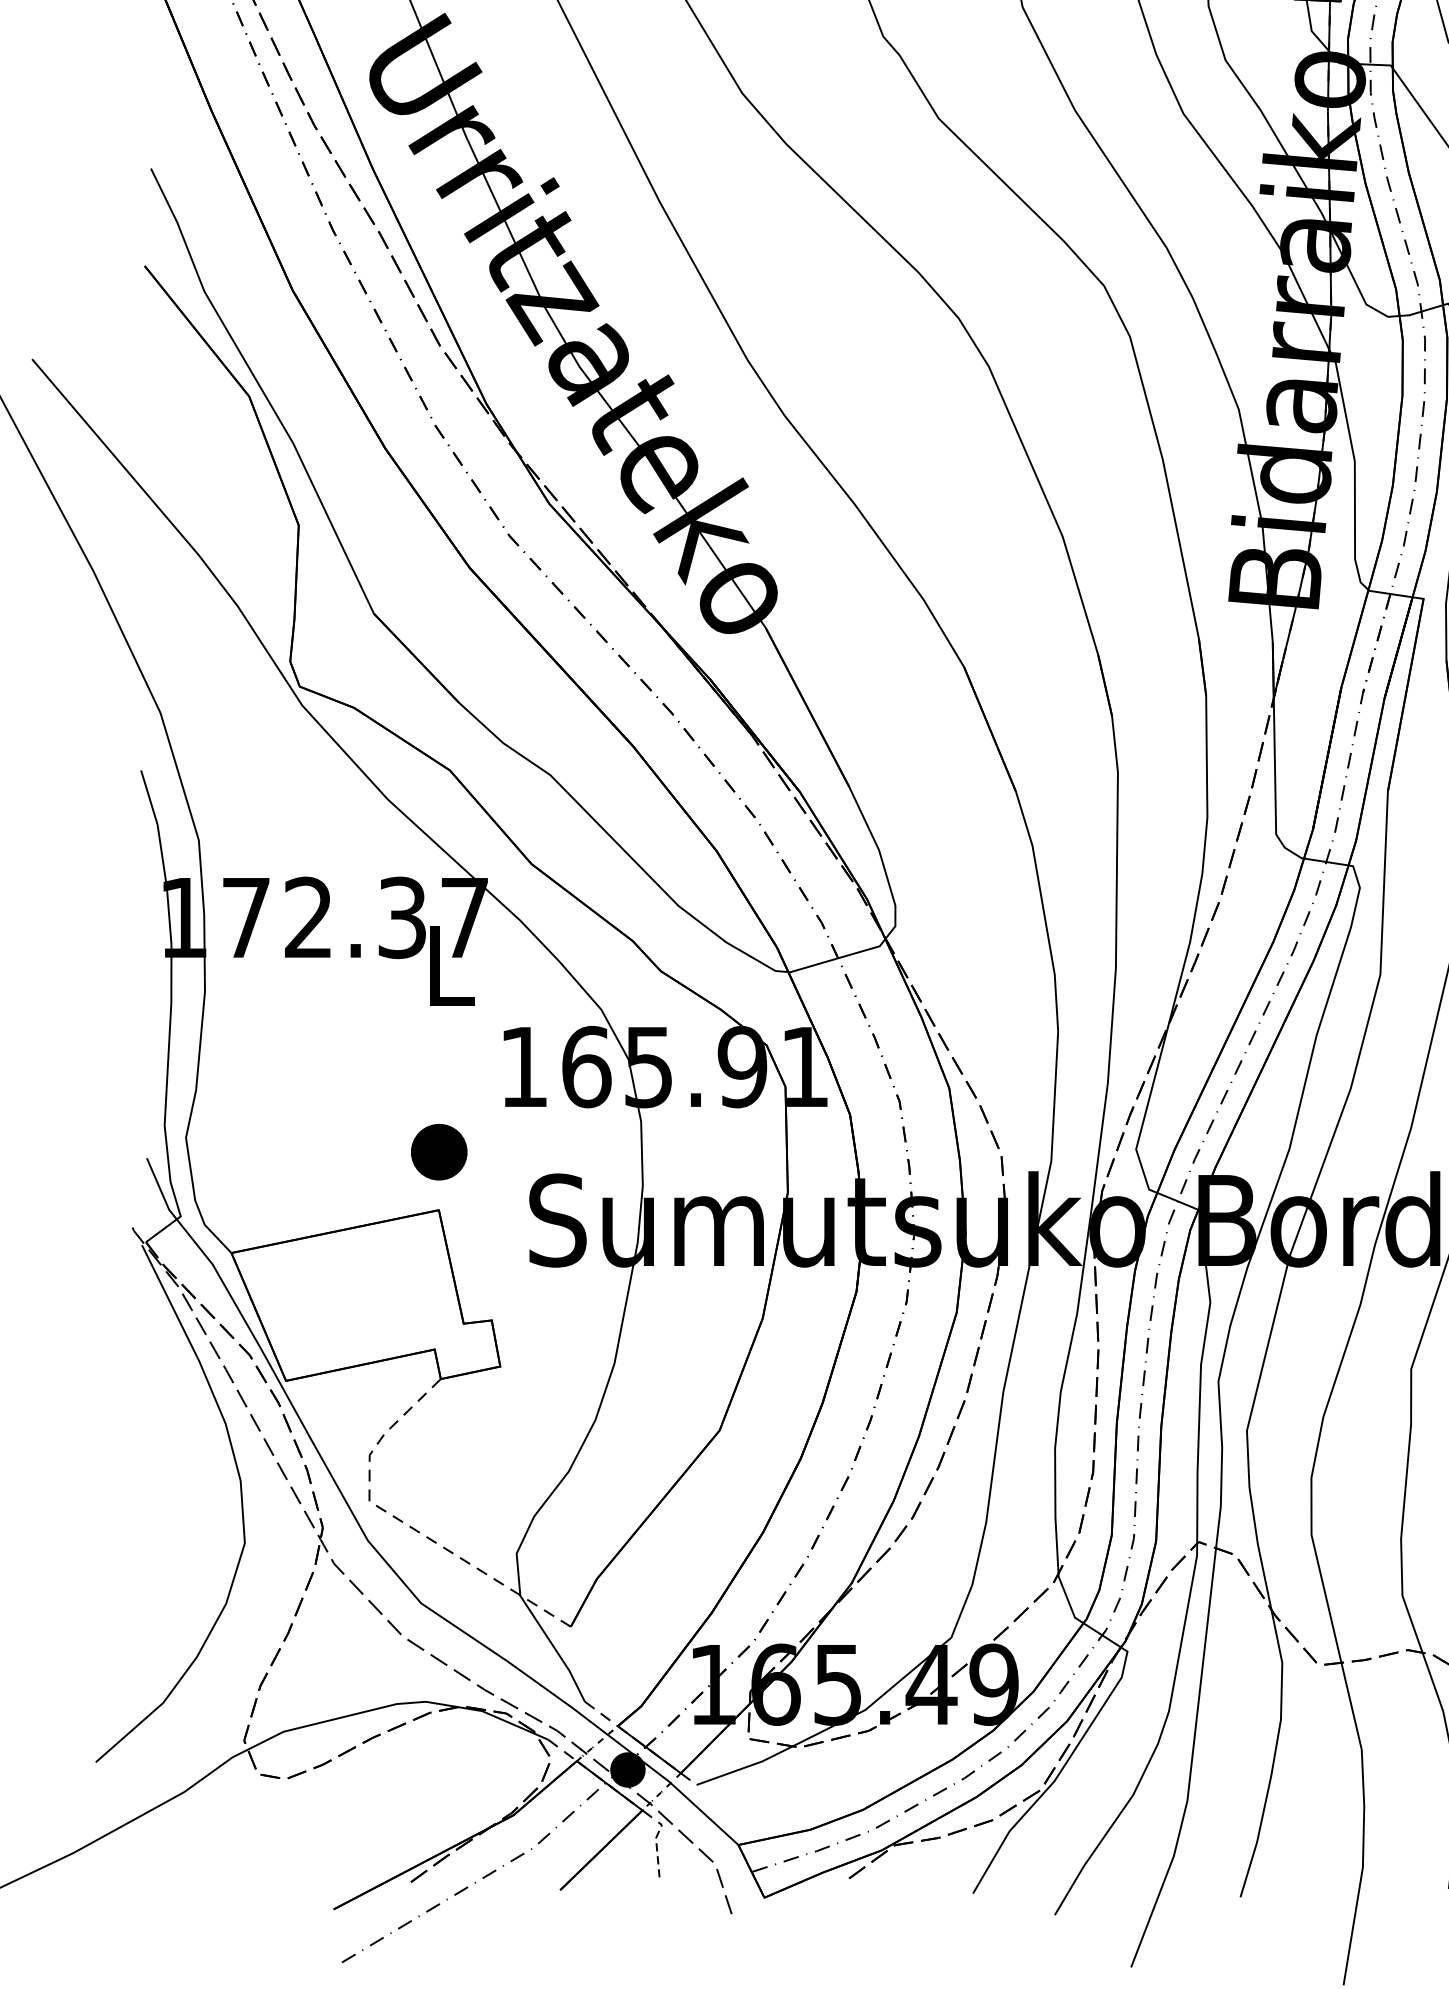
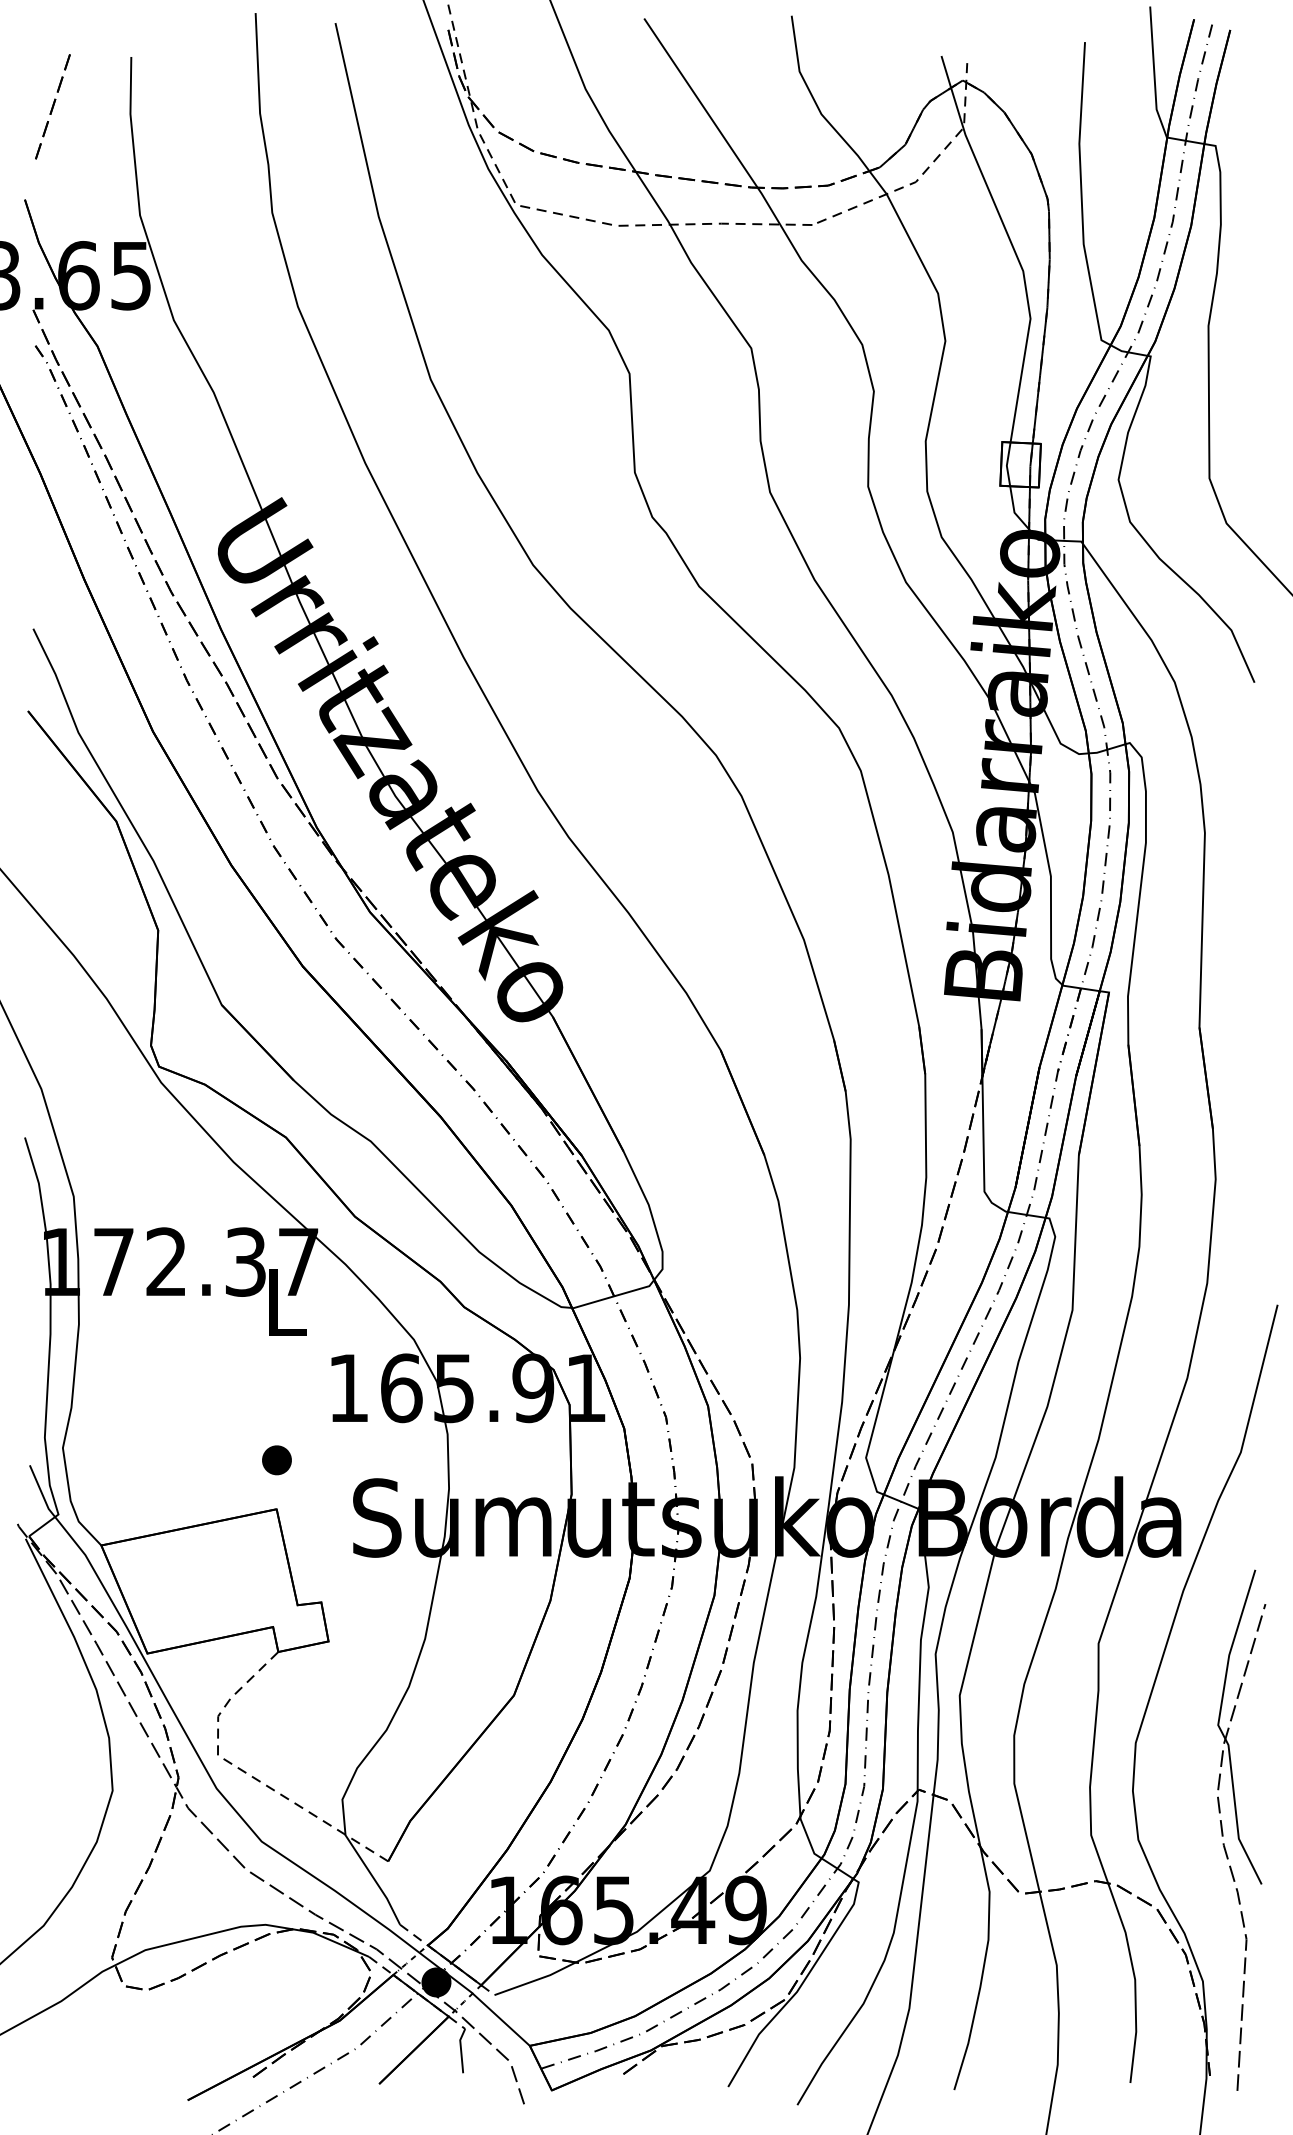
part: (438, 1152) -> (276, 1460), size x0.62
line: (657, 1849) -> (461, 2049), dashed -> solid

